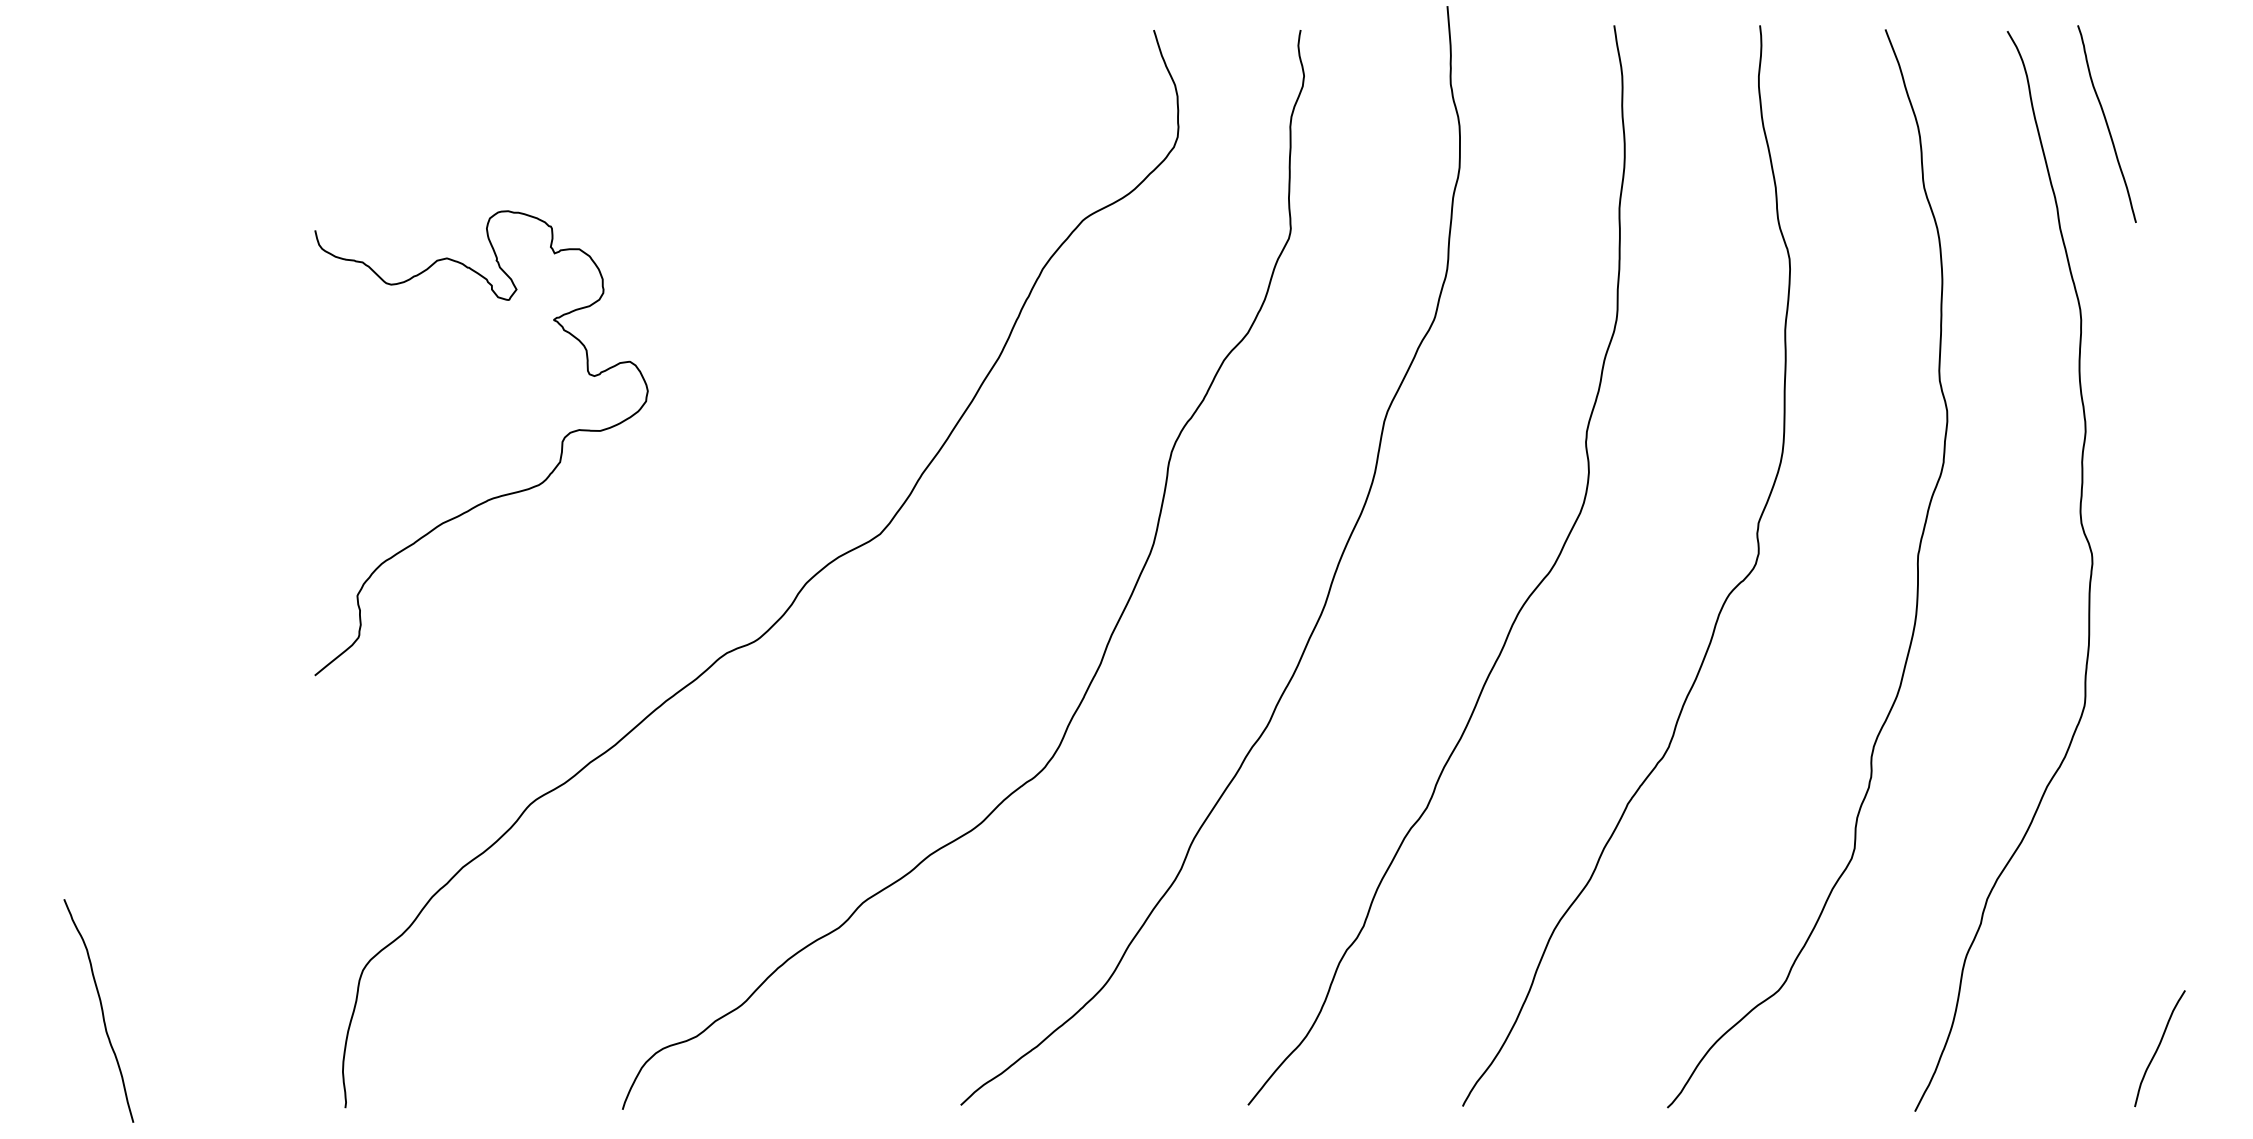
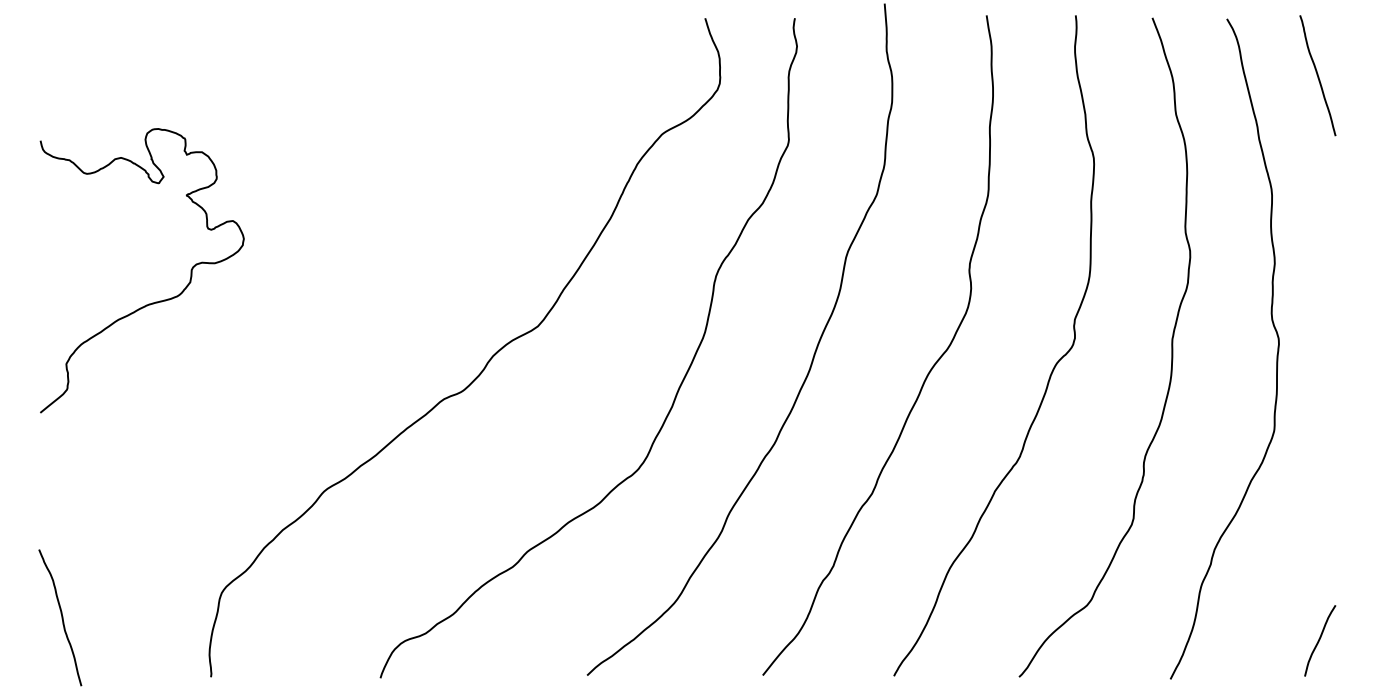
curve: (2106, 123) -> (1317, 75), moved
curve: (491, 496) -> (148, 303), moved

